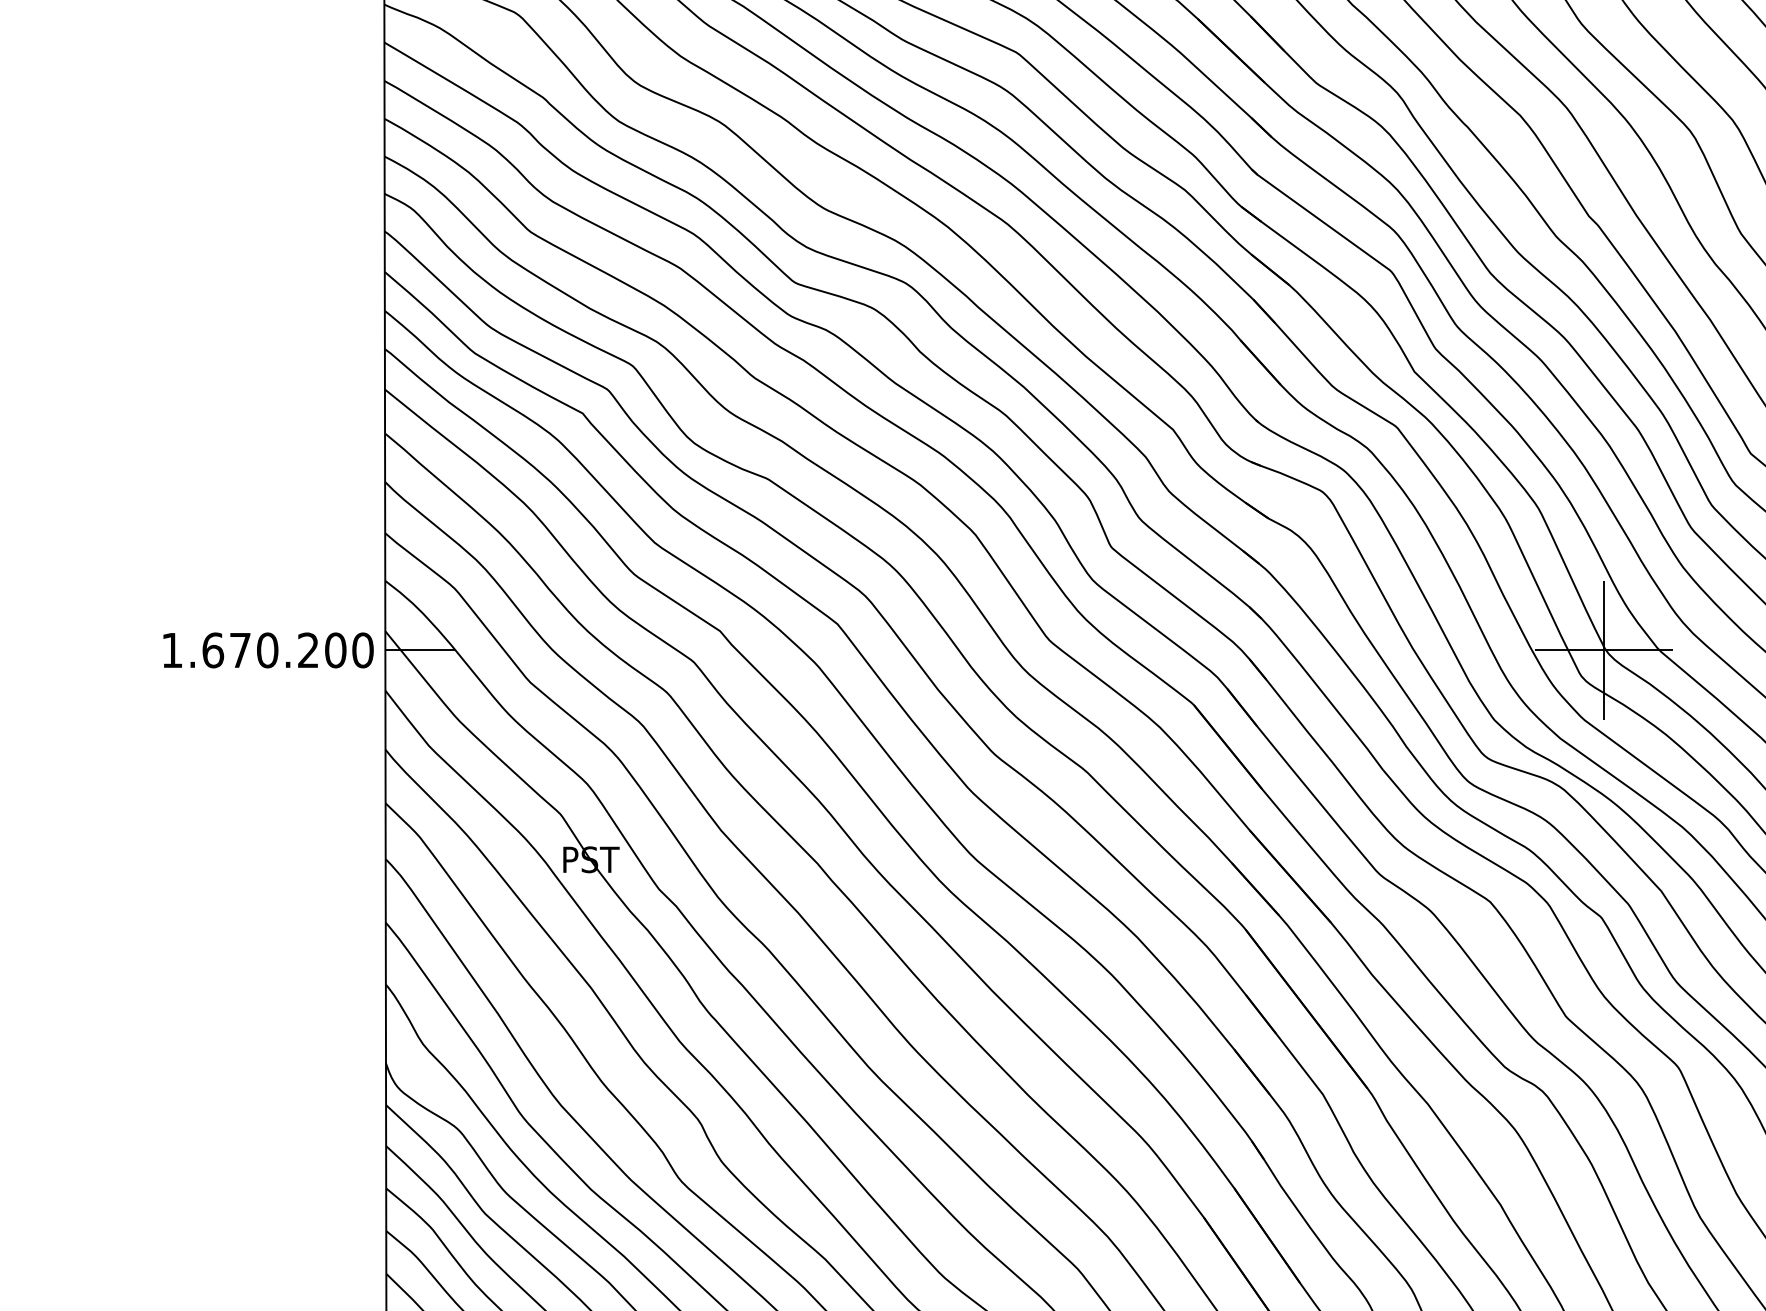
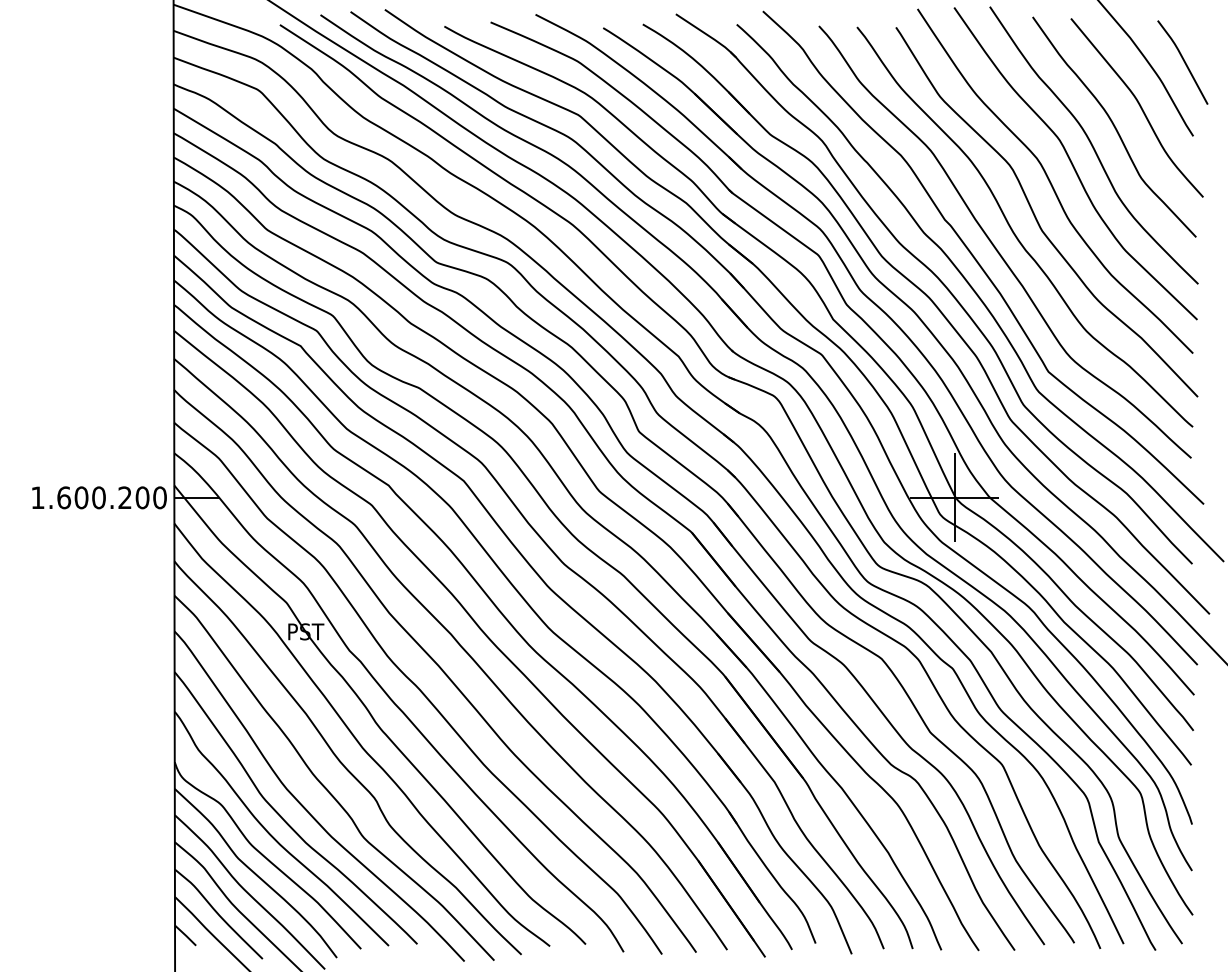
text: (240, 649) -> (81, 497), 1.670.200 -> 1.600.200

